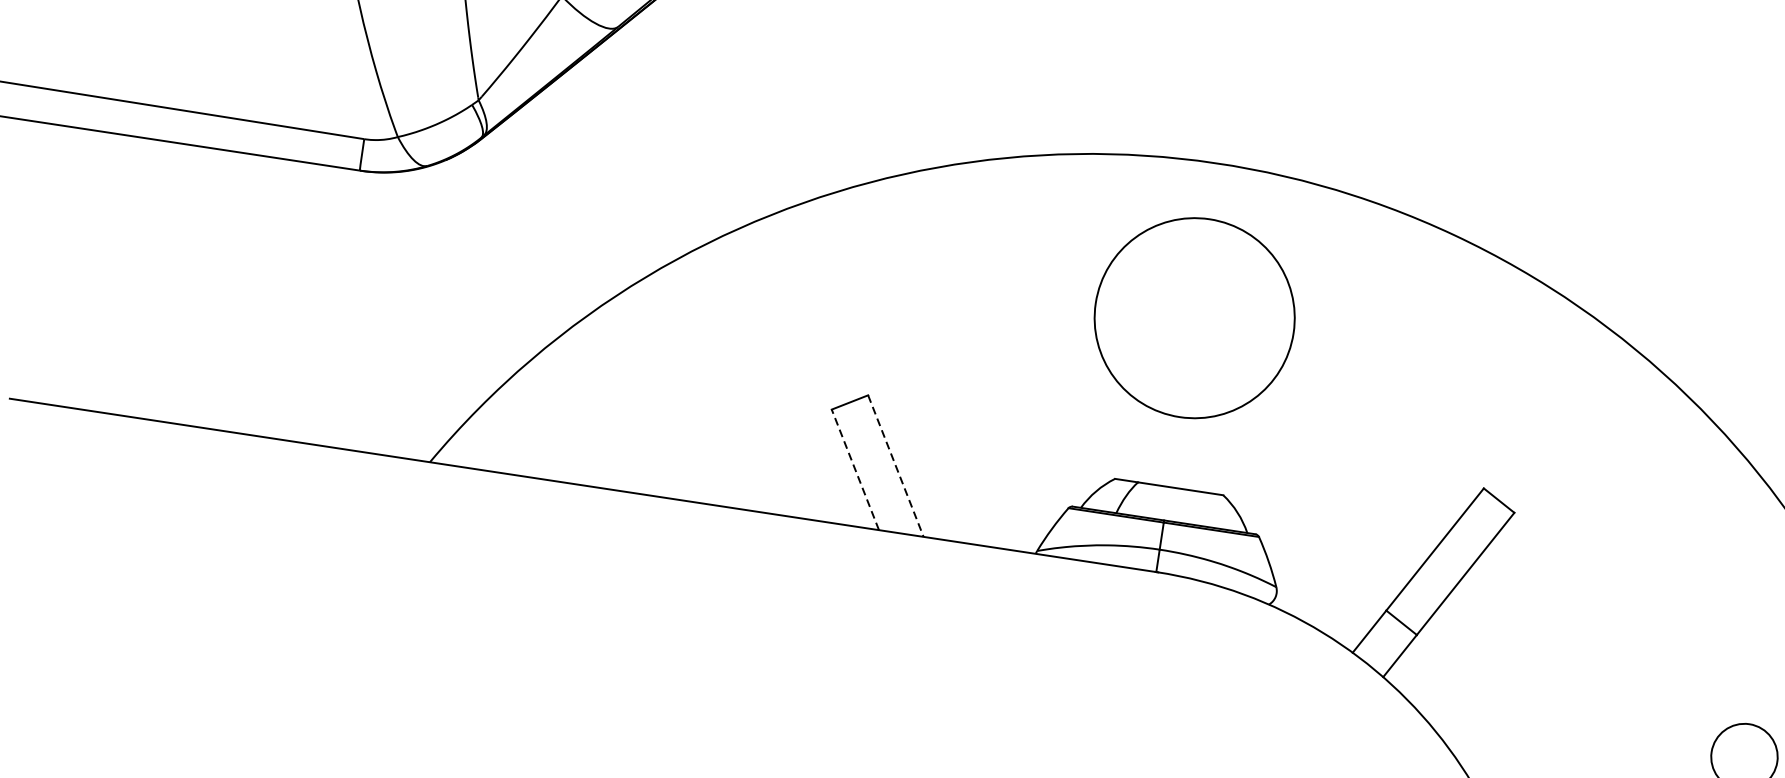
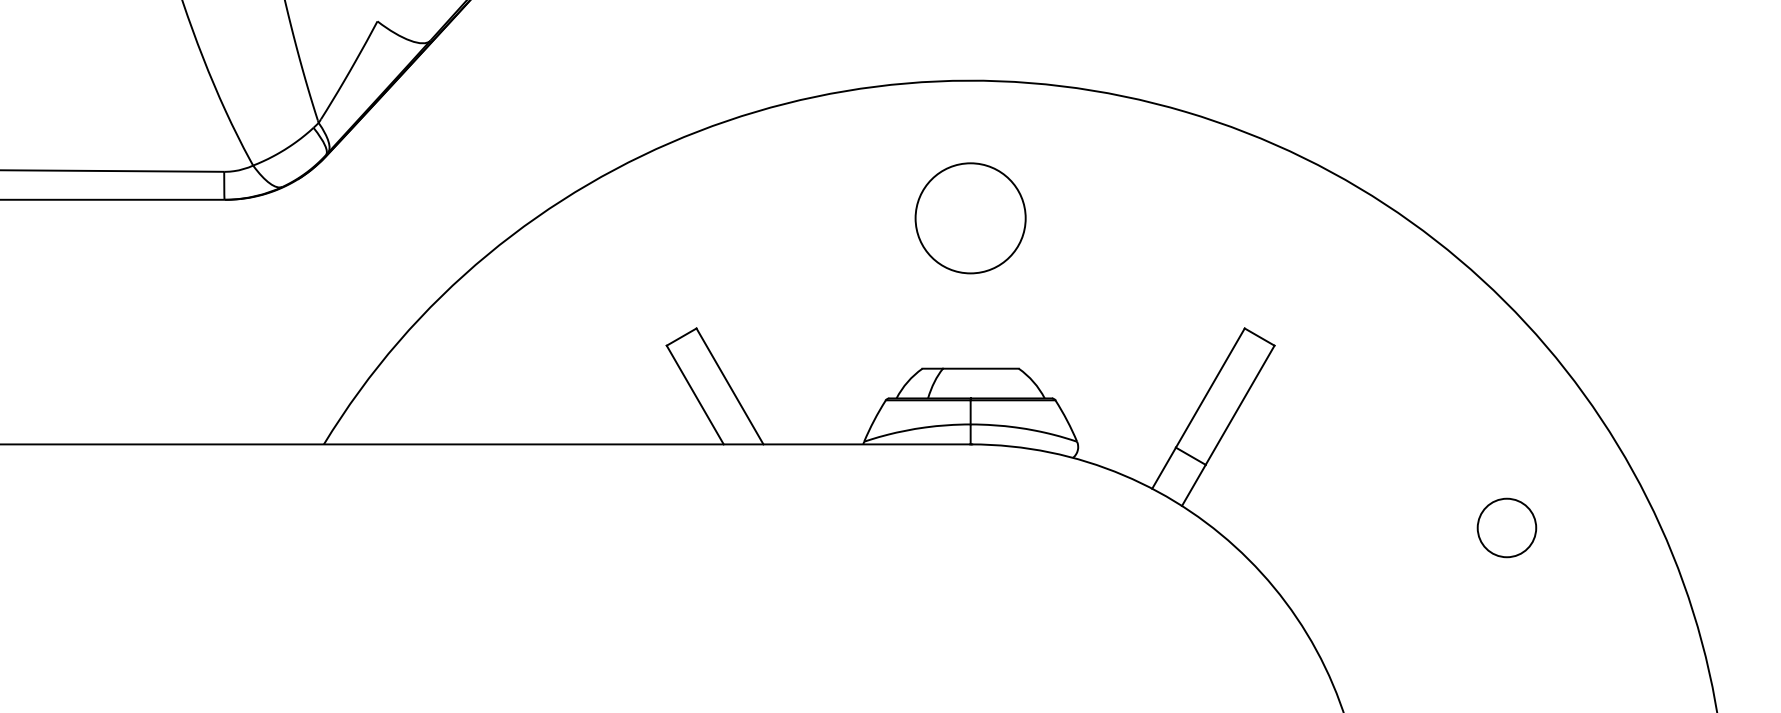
circle: (1194, 318) -> (970, 218), size x0.62
line: (896, 466) -> (730, 386), dashed -> solid
line: (855, 470) -> (695, 395), dashed -> solid

